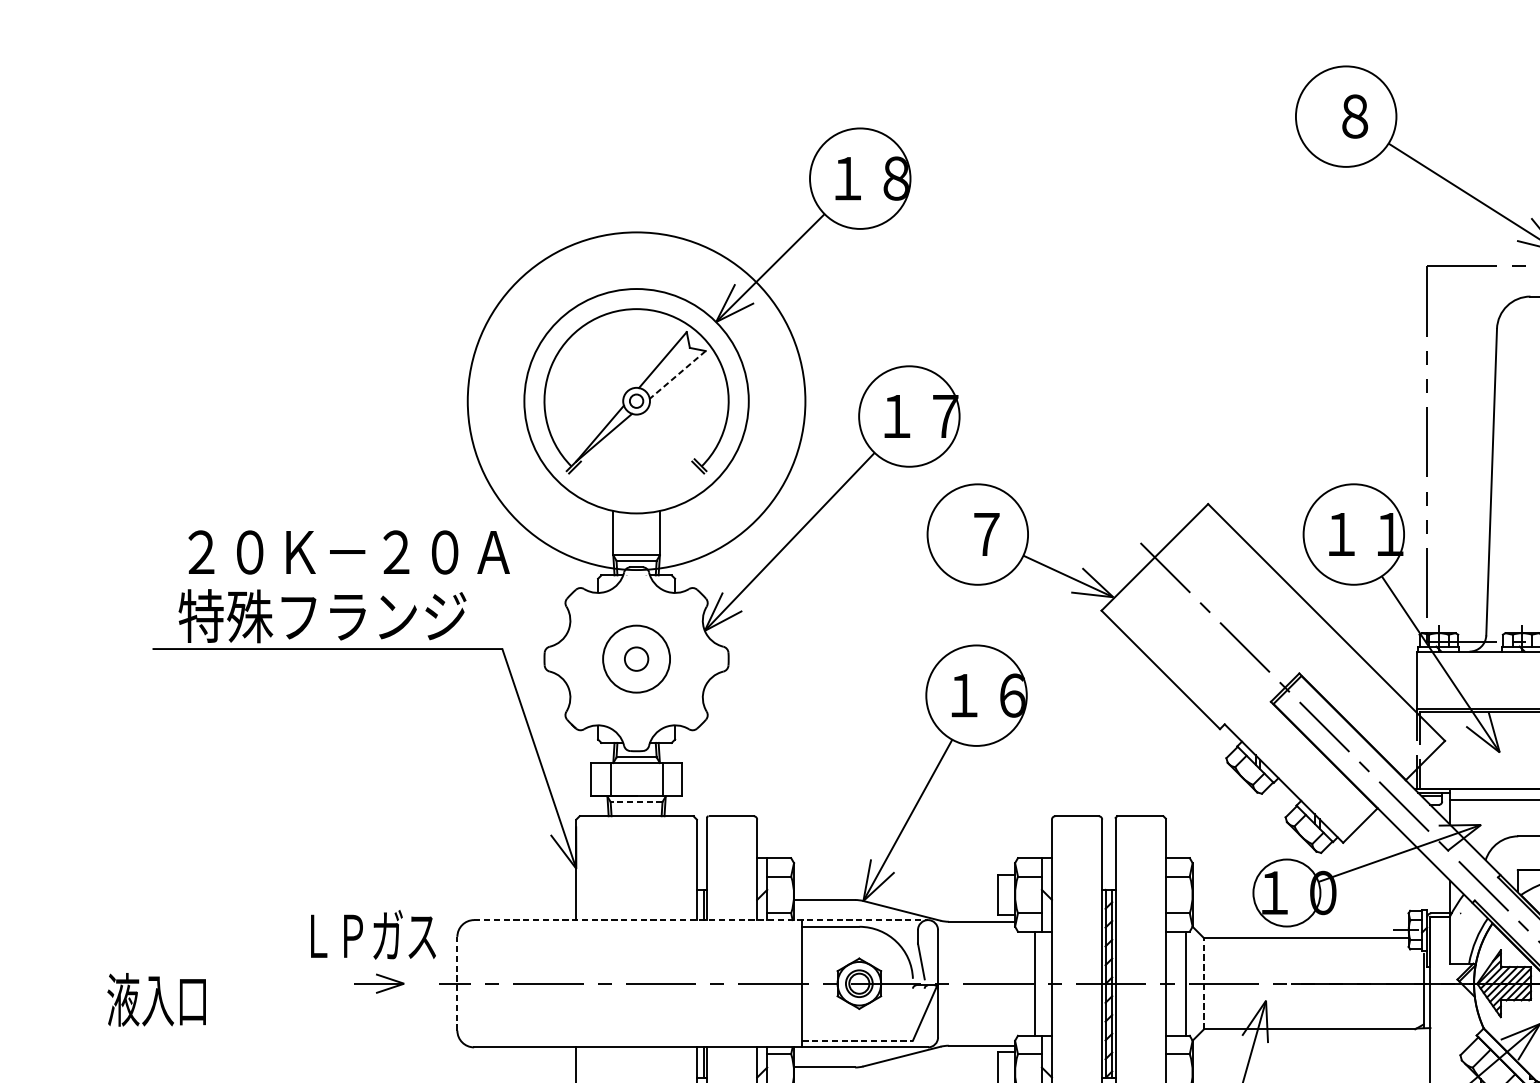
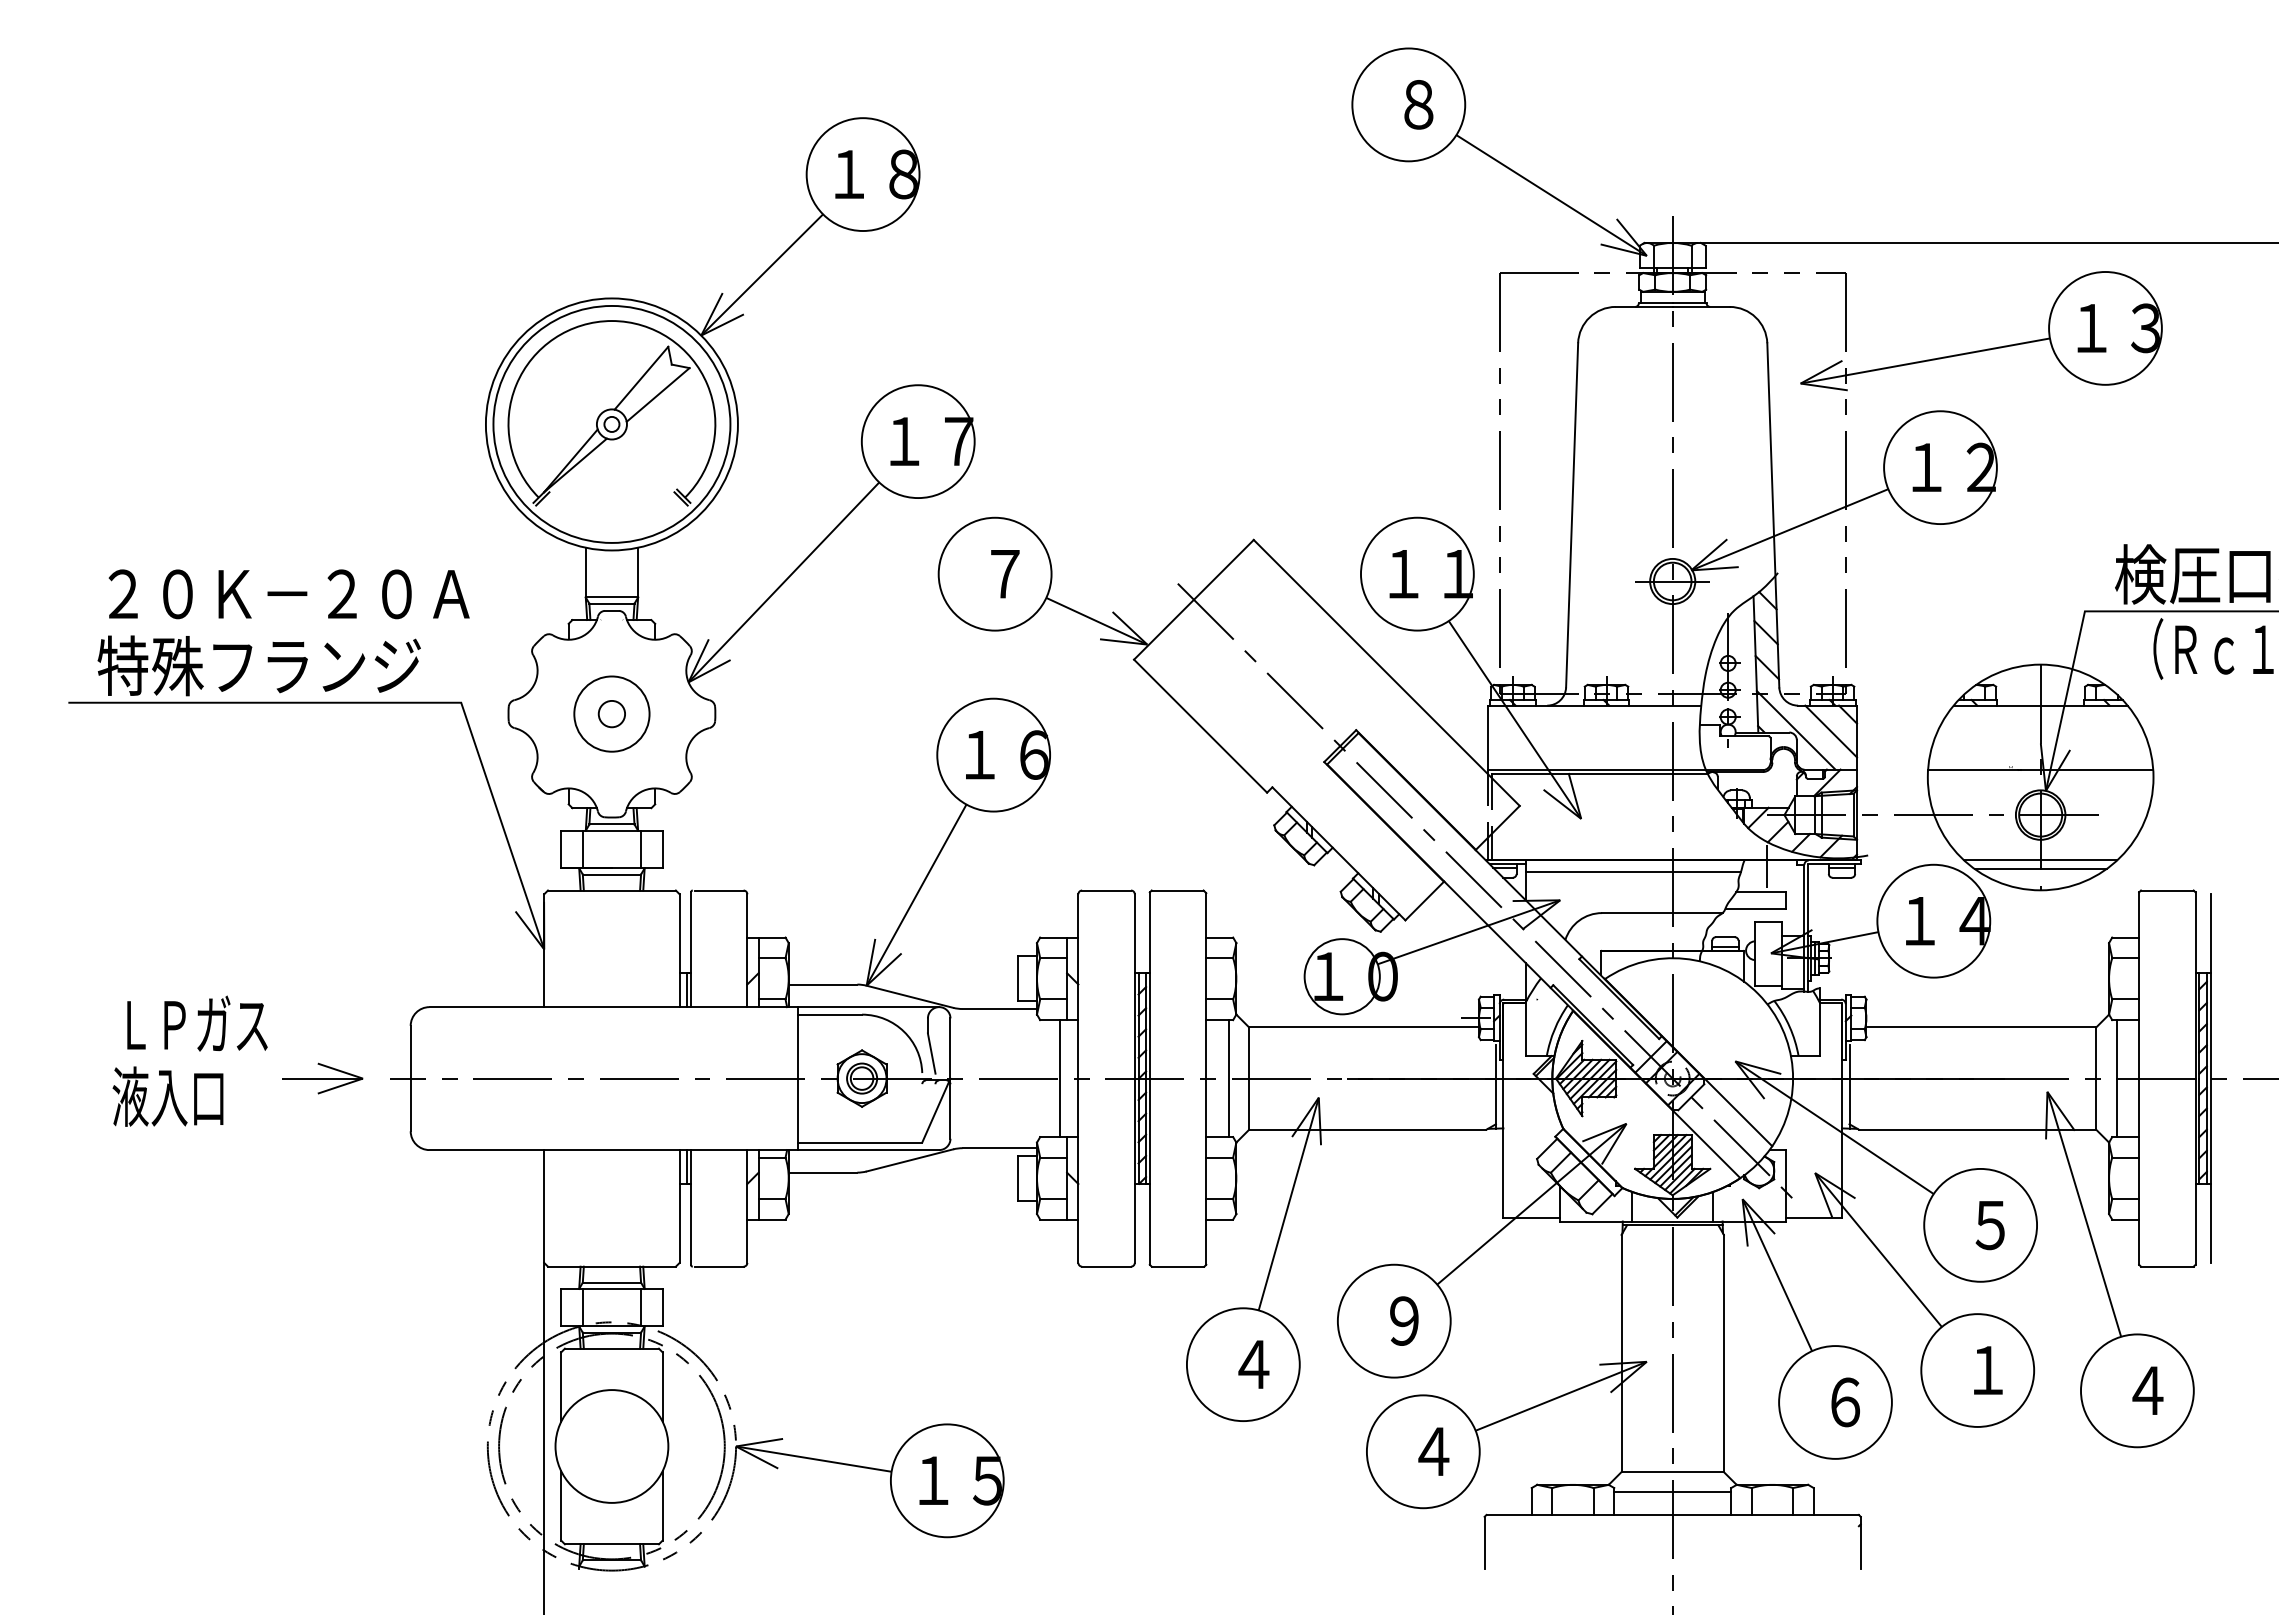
line: (677, 375) -> (657, 395), dashed -> solid
circle: (636, 400) -> (611, 423), size x0.62
line: (636, 801) -> (611, 874), dashed -> solid
line: (701, 920) -> (684, 1007), dashed -> solid
text: (373, 934) -> (197, 1023), moved
part: (378, 983) -> (322, 1078), size x1.43
line: (457, 983) -> (410, 1078), dashed -> solid
line: (1204, 983) -> (1249, 1078), dashed -> solid
text: (156, 999) -> (167, 1096), moved
line: (857, 1040) -> (860, 1142), dashed -> solid

